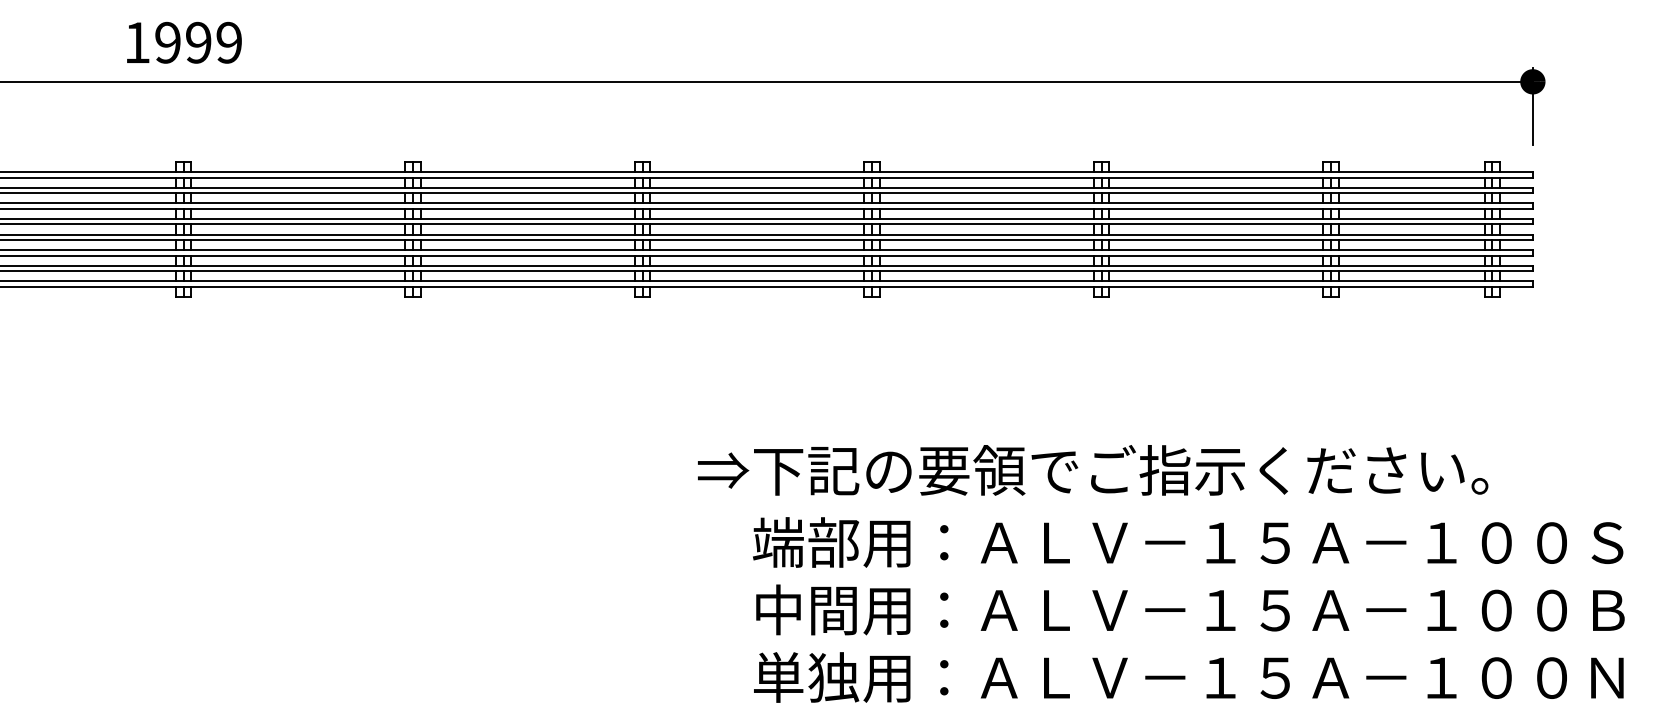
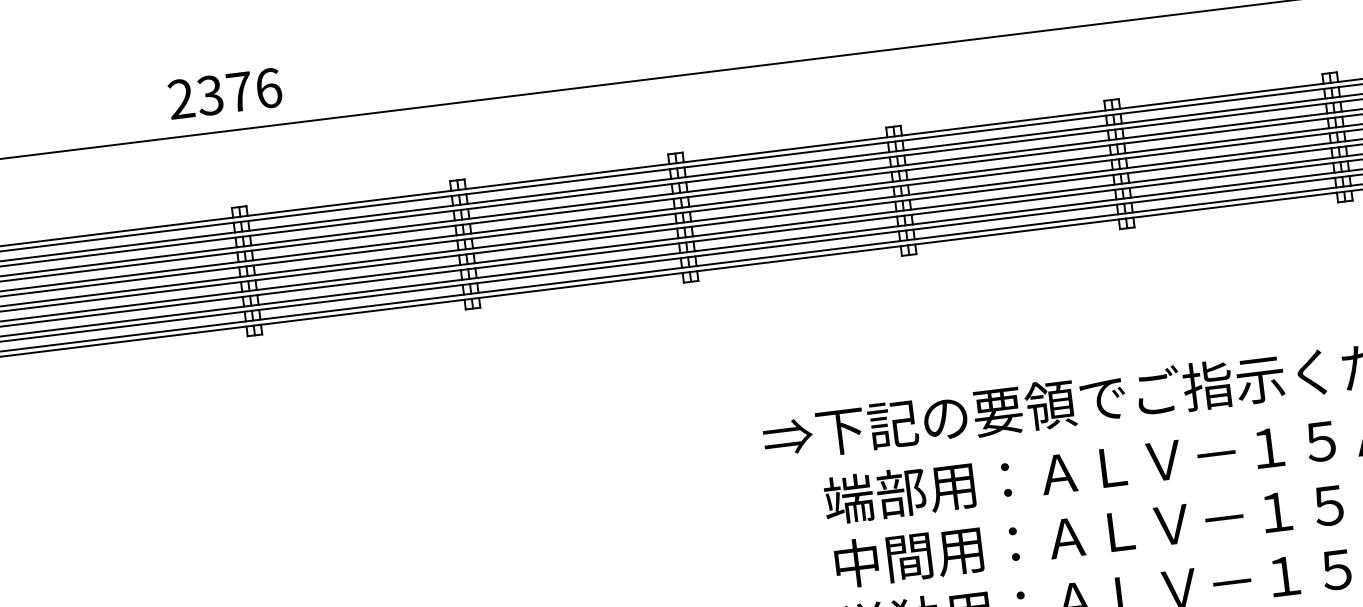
text: (183, 42) -> (225, 93), 1999 -> 2376

